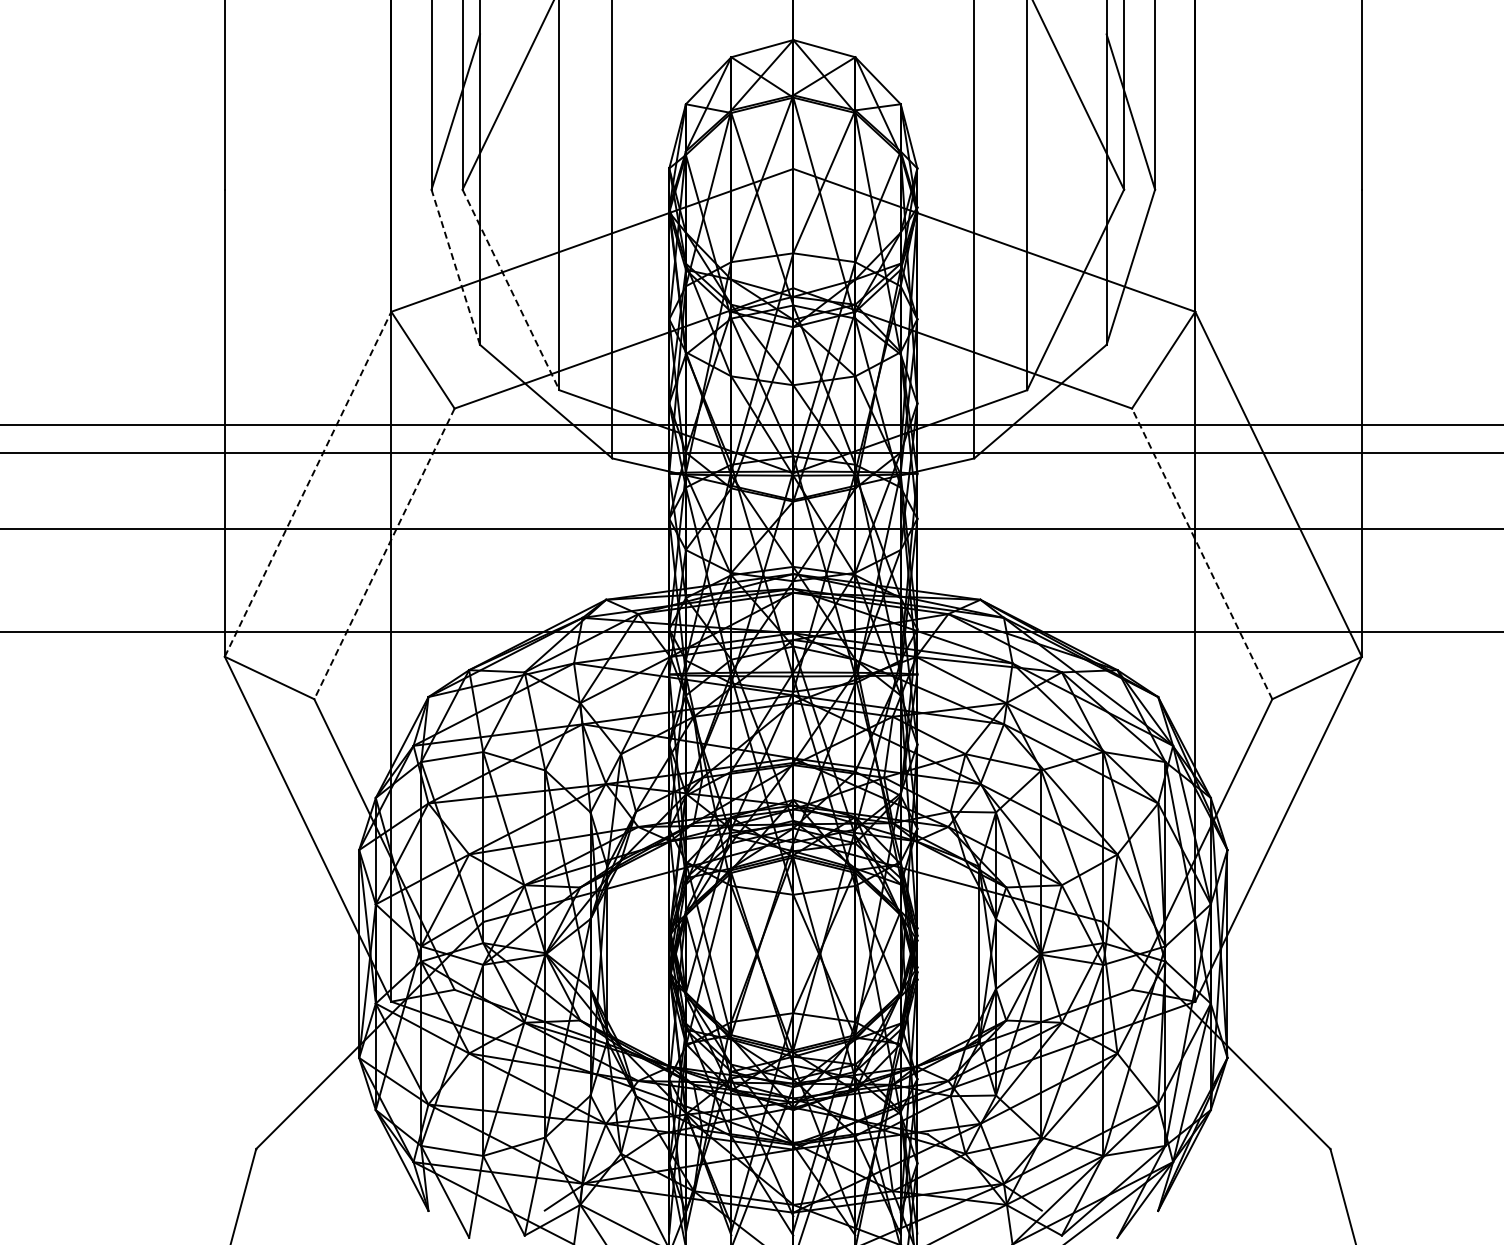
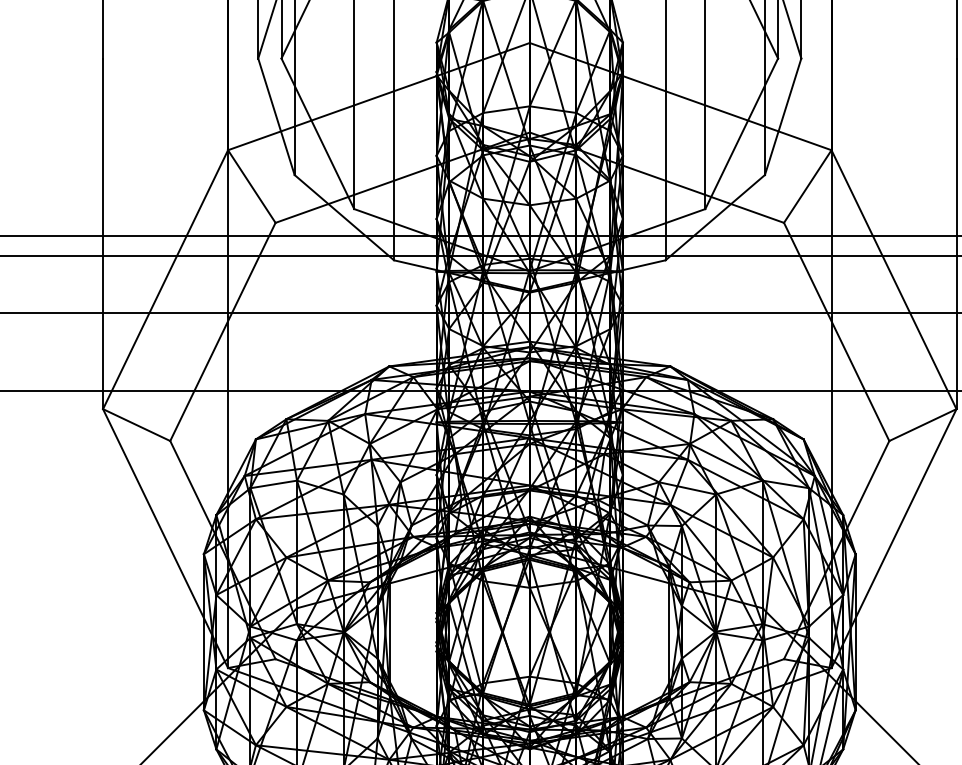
line: (455, 266) -> (276, 116), dashed -> solid
line: (511, 290) -> (318, 134), dashed -> solid
line: (308, 484) -> (165, 279), dashed -> solid
line: (1201, 553) -> (836, 331), dashed -> solid
line: (384, 554) -> (222, 332), dashed -> solid

